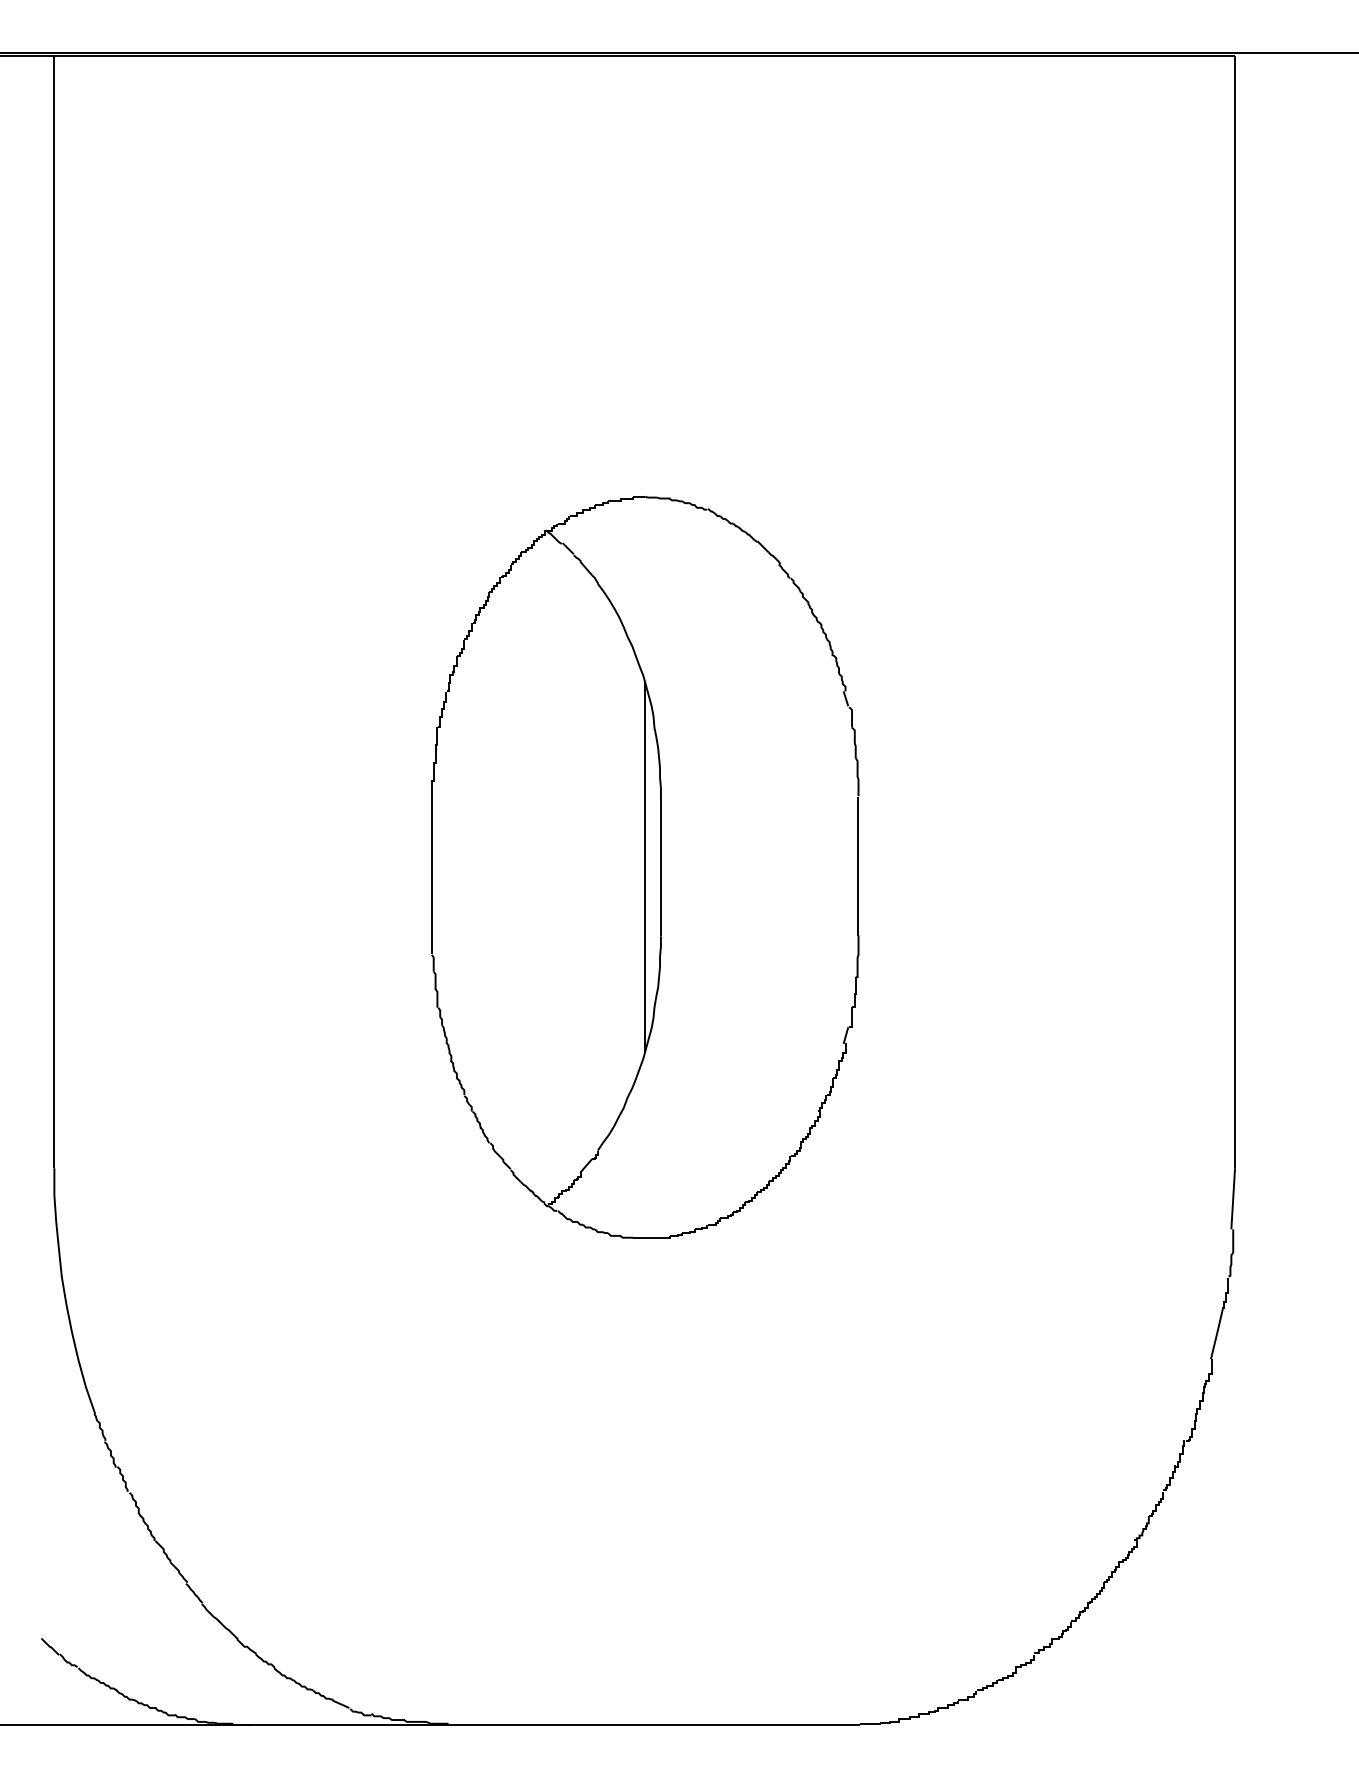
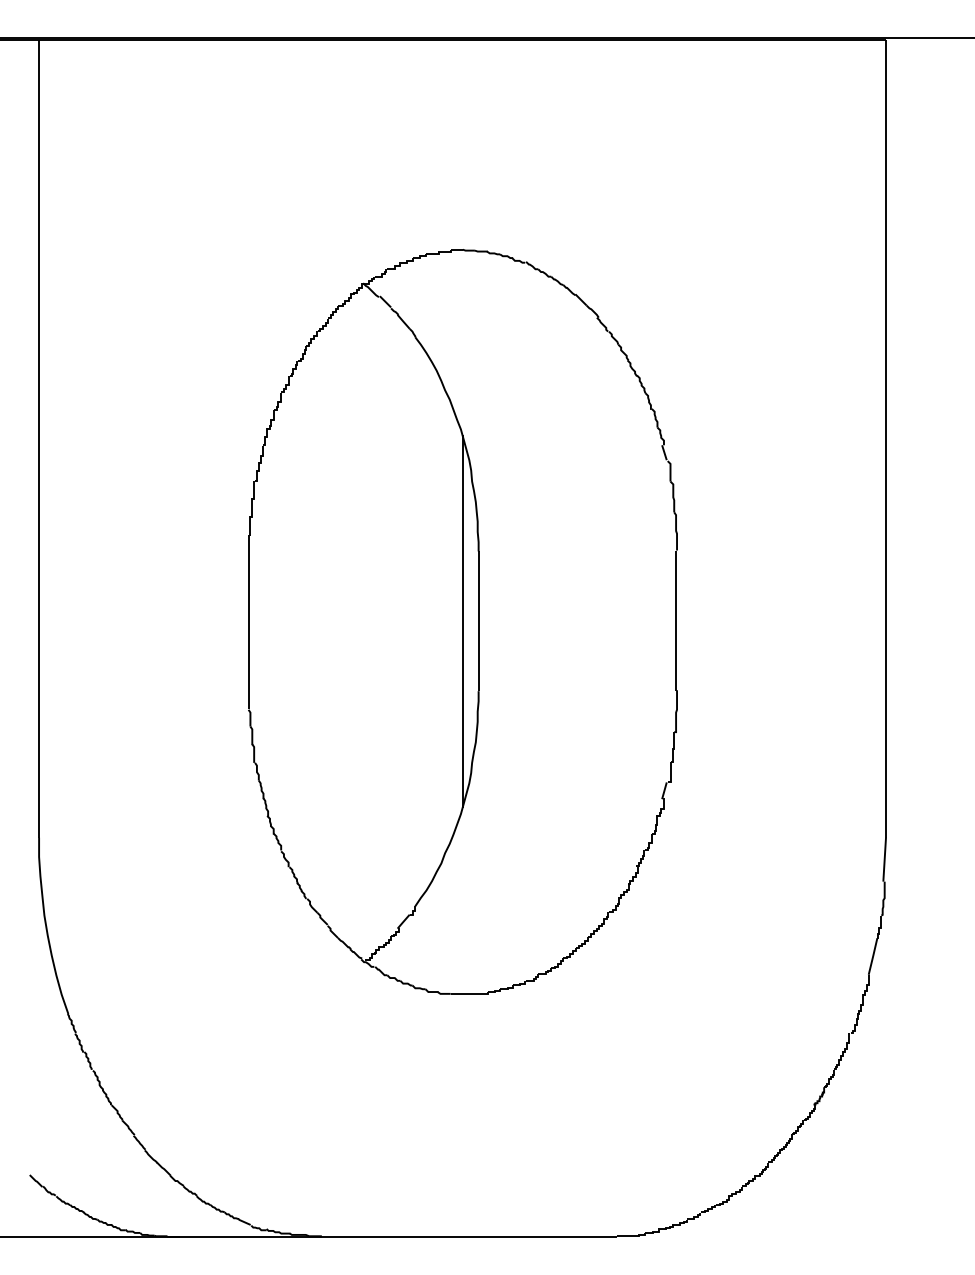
part: (645, 867) -> (463, 622), size x1.4

